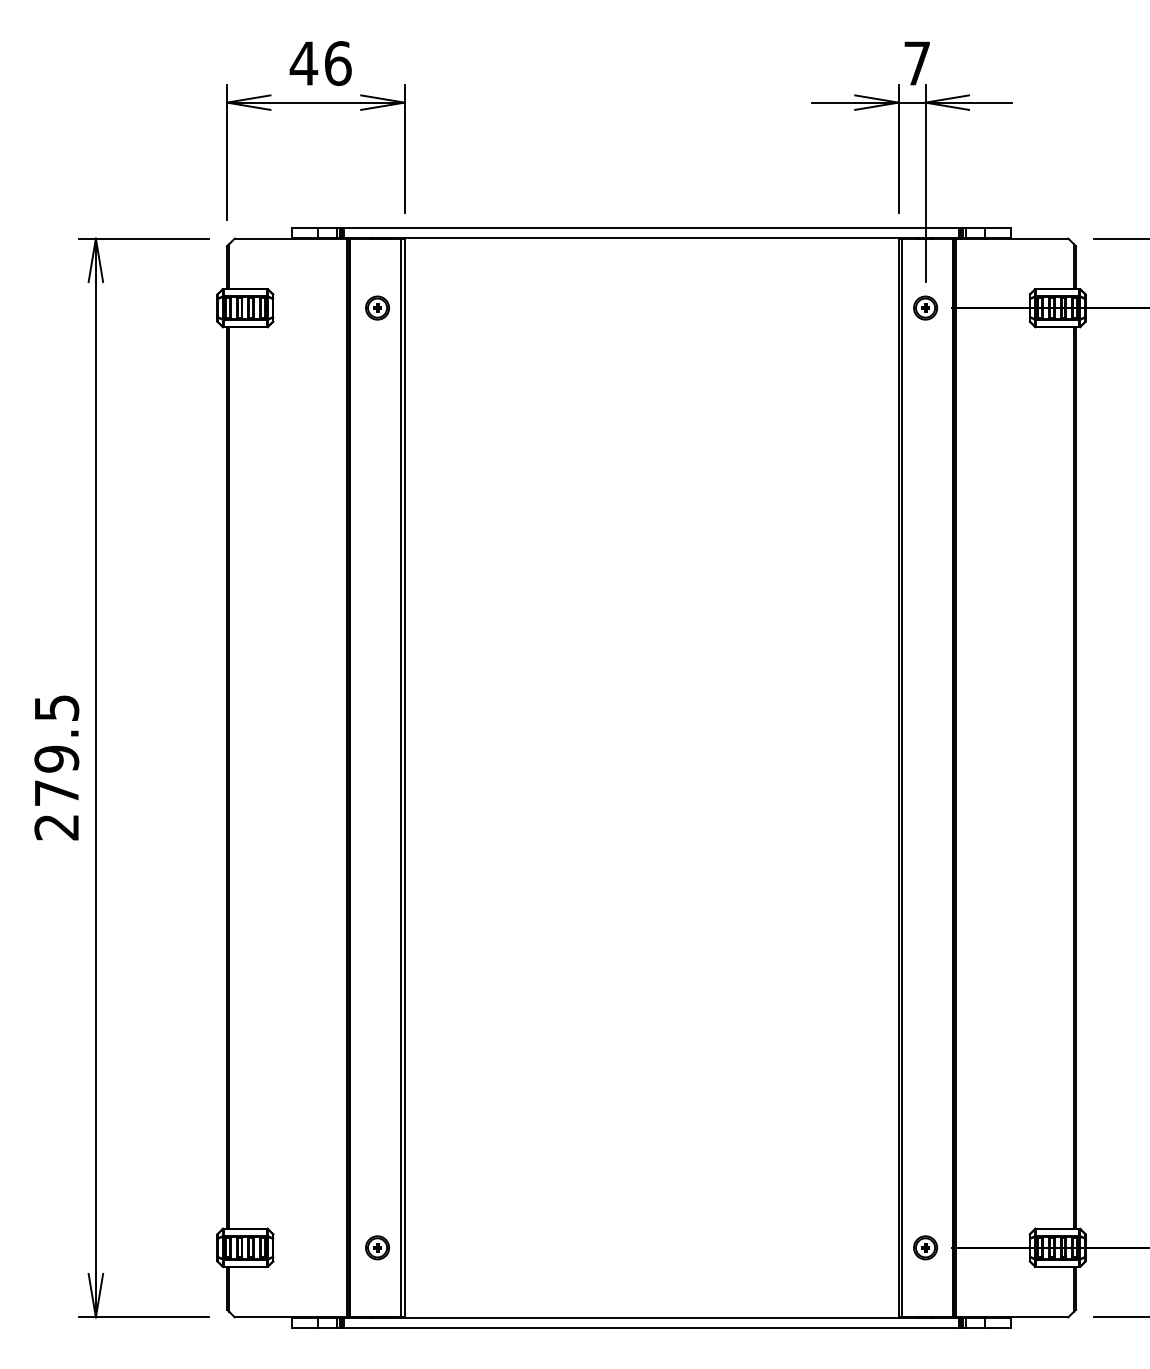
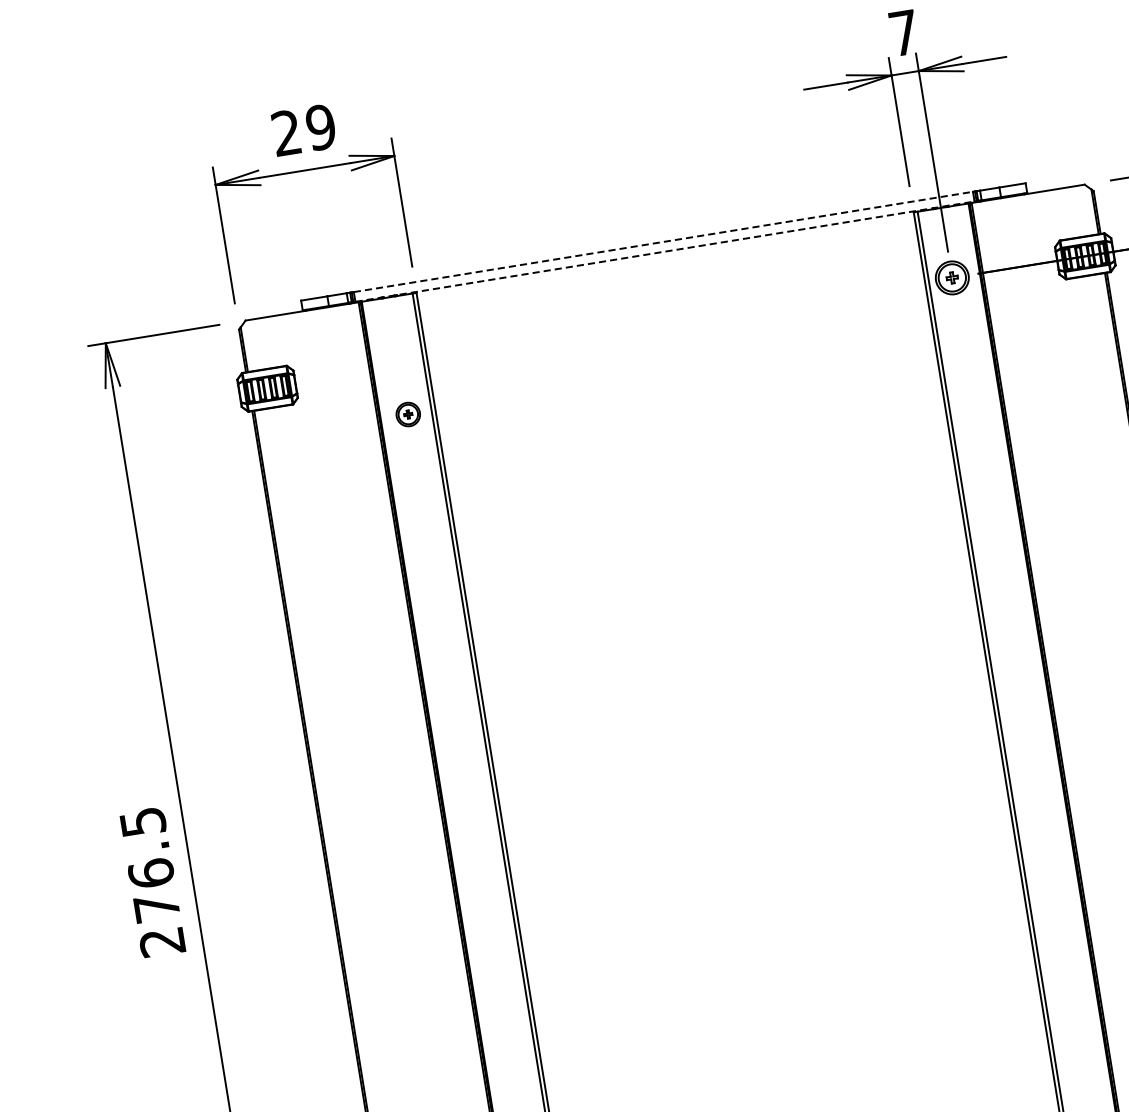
text: (320, 63) -> (303, 130), 46 -> 29
line: (651, 228) -> (663, 242), solid -> dashed
line: (651, 237) -> (664, 251), solid -> dashed
part: (377, 307) -> (408, 413), moved
part: (925, 307) -> (952, 277), size x1.4
text: (56, 758) -> (150, 872), 279.5 -> 276.5

